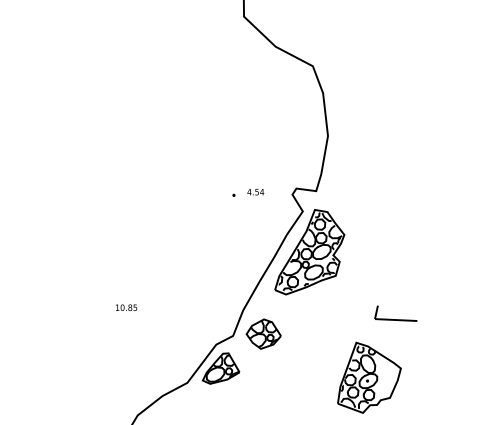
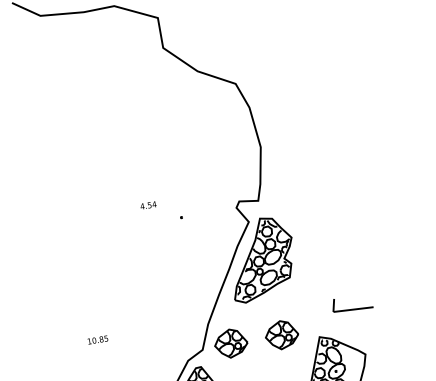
text: (255, 192) -> (148, 205), moved
part: (317, 333) -> (281, 334), added

